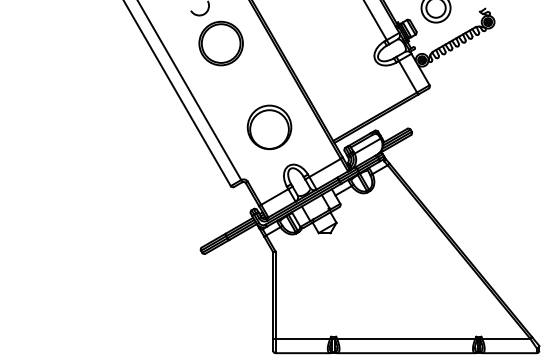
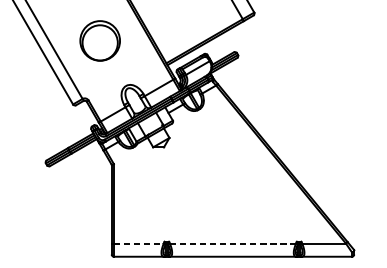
part: (269, 127) -> (100, 41), moved
line: (303, 338) -> (139, 243), solid -> dashed
line: (406, 338) -> (233, 243), solid -> dashed

